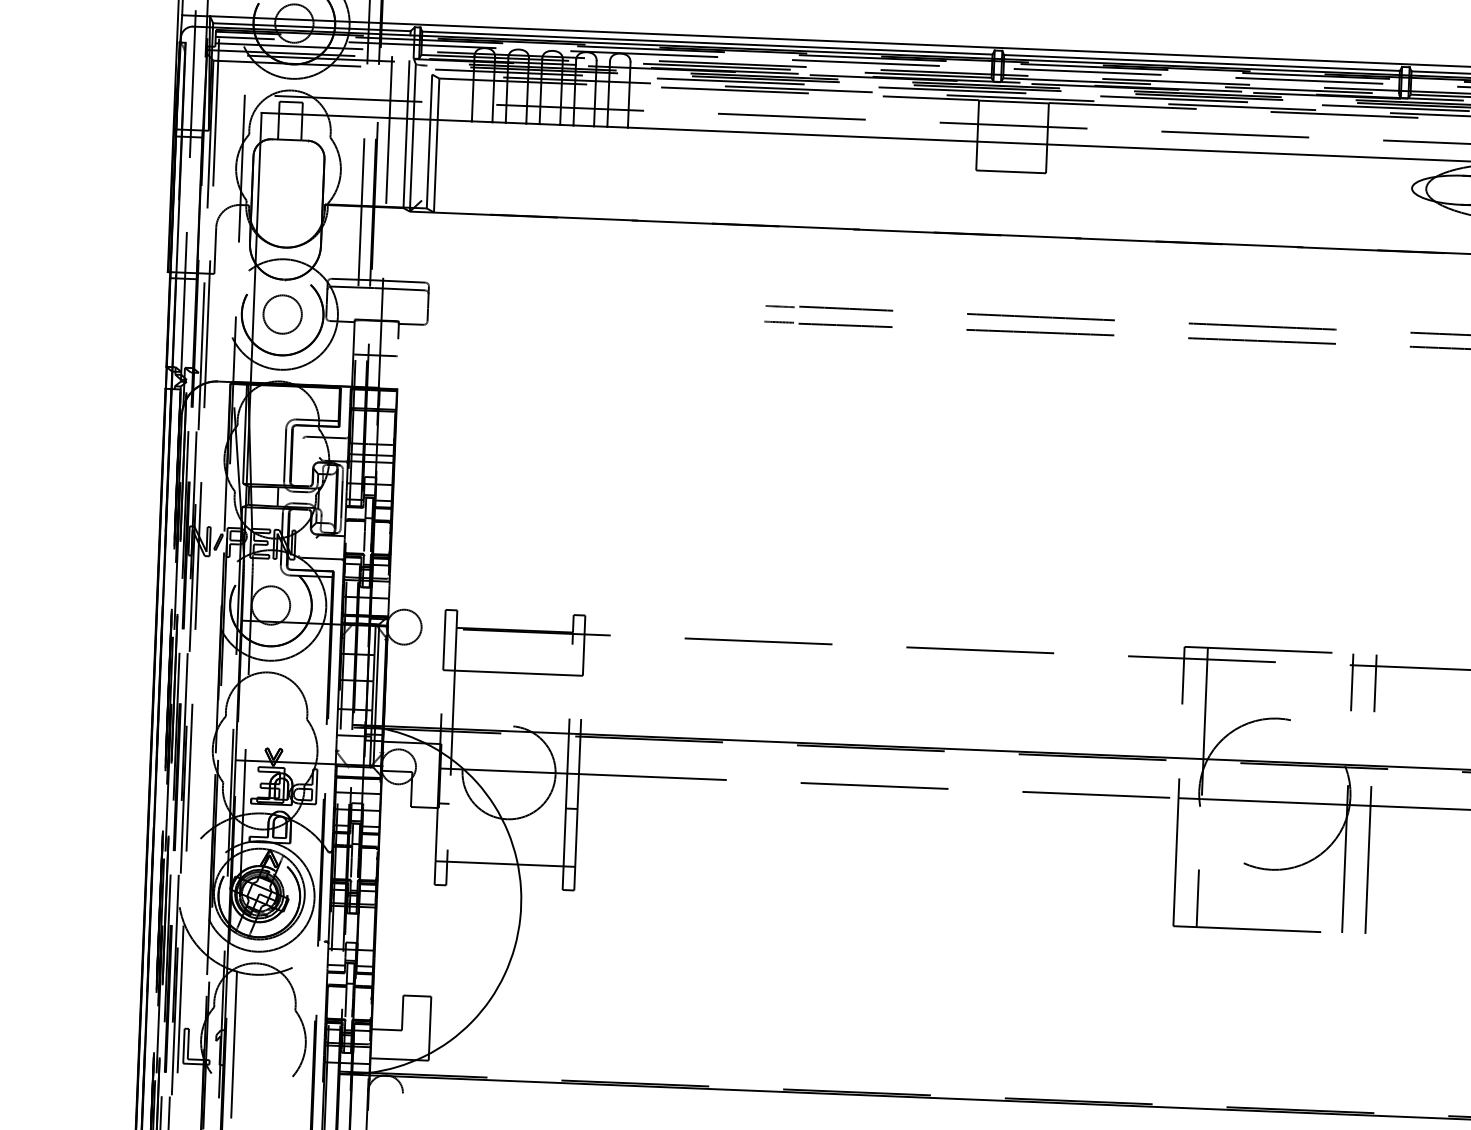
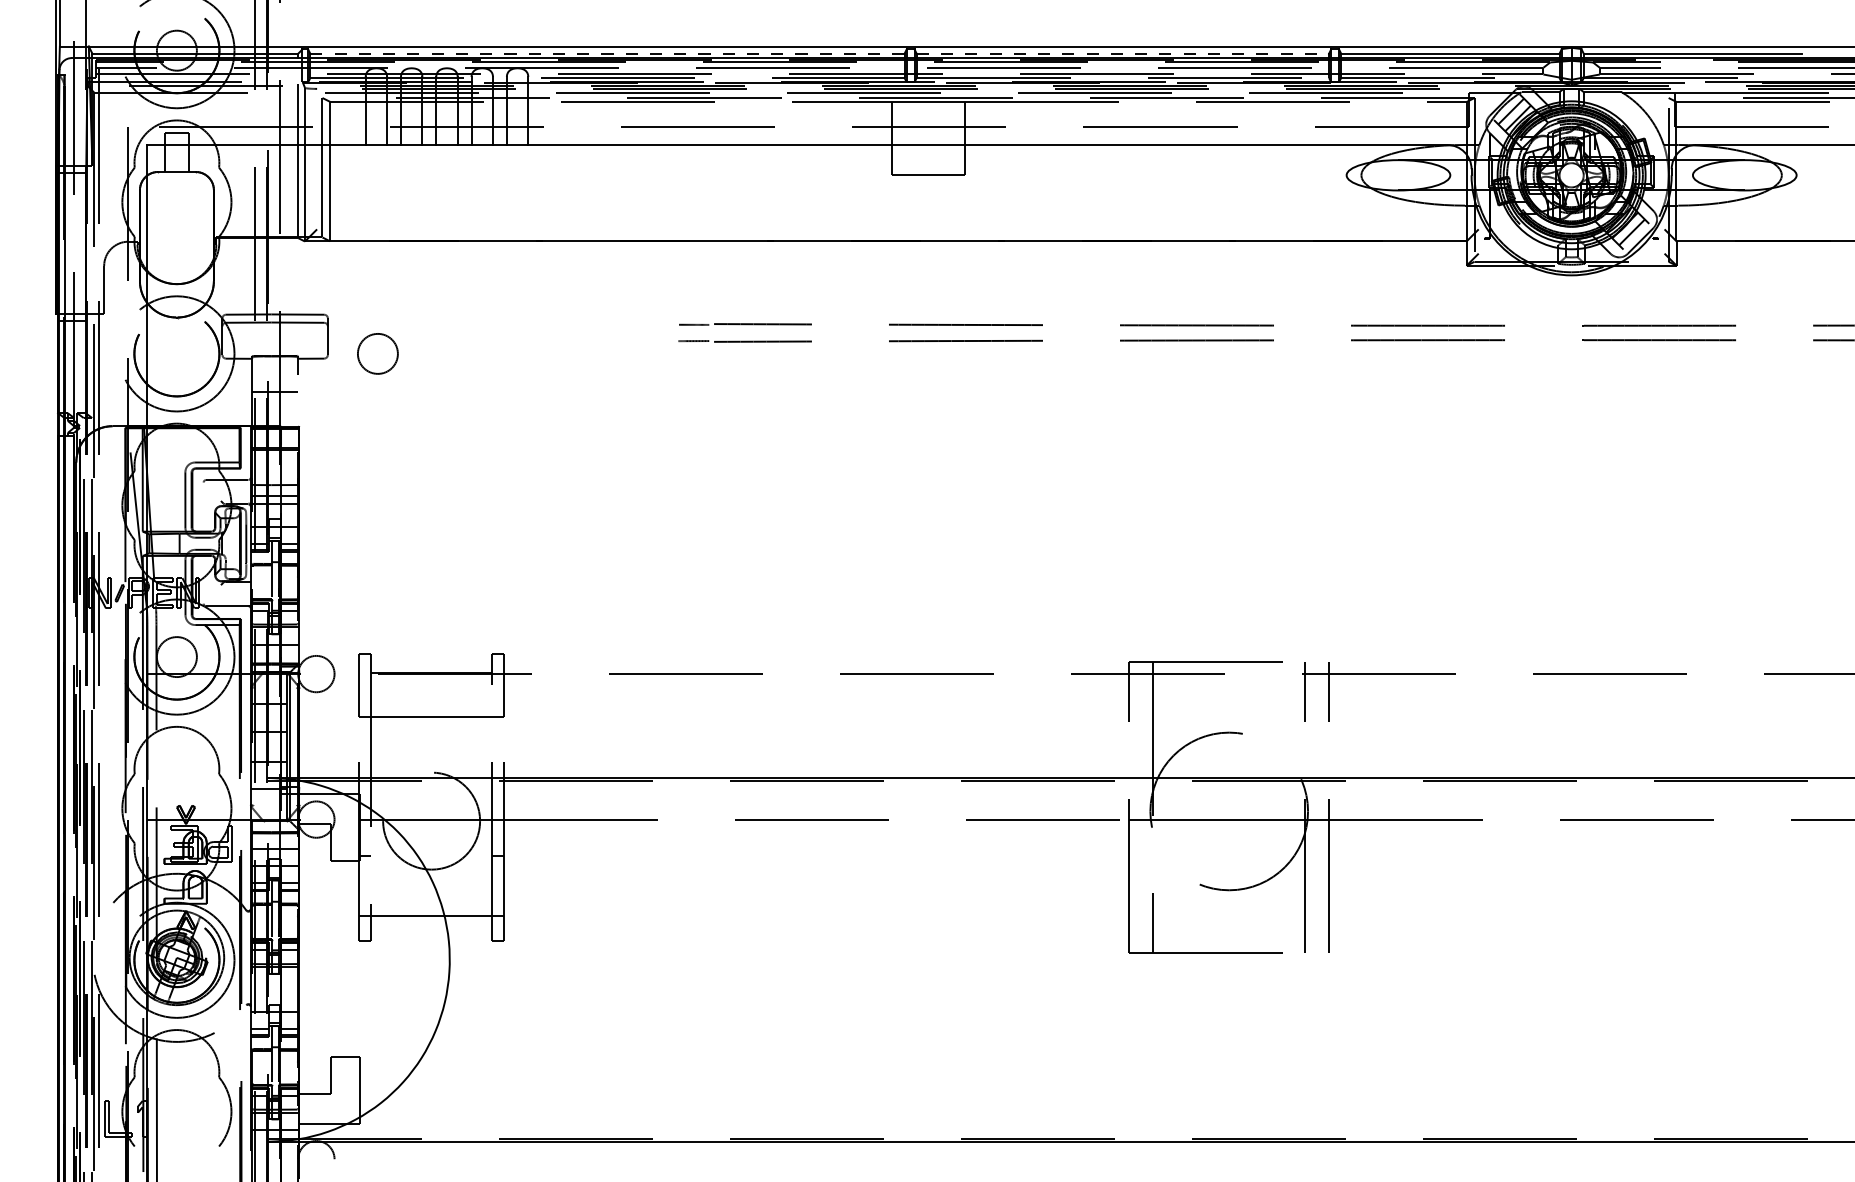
line: (707, 42) -> (607, 53), solid -> dashed
line: (1202, 62) -> (1123, 53), solid -> dashed
circle: (282, 314) -> (377, 353), moved

